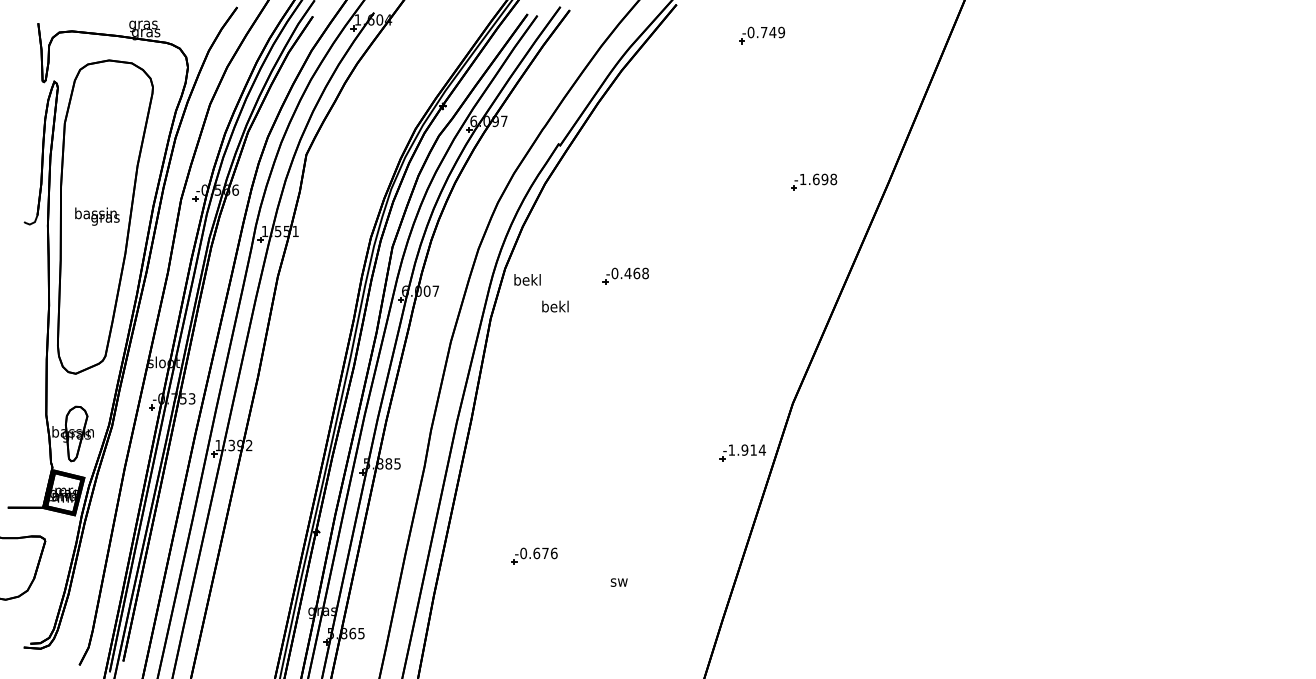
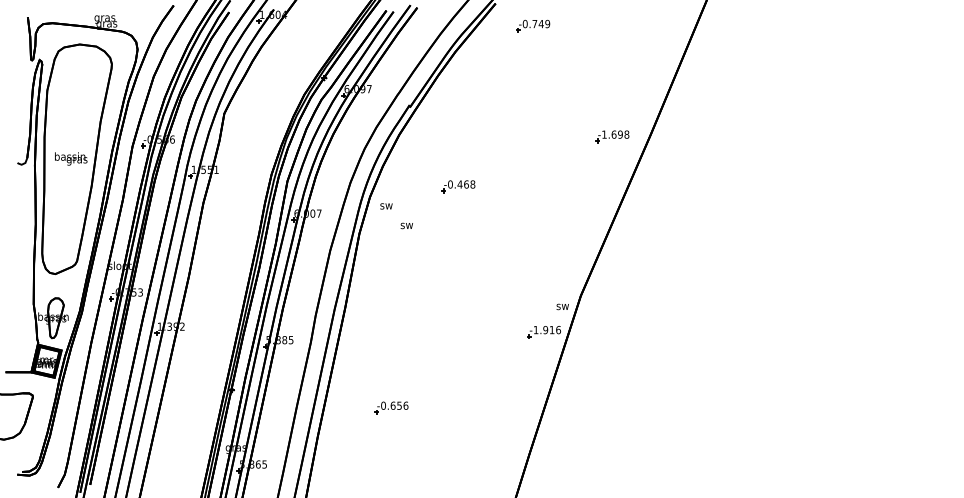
part: (761, 35) -> (532, 26), moved
part: (814, 181) -> (612, 136), moved
part: (625, 275) -> (458, 185), moved
text: (527, 279) -> (386, 205), bekl -> sw
text: (555, 306) -> (406, 224), bekl -> sw
text: (761, 449) -> (557, 329), -1.914 -> -1.916
text: (545, 553) -> (399, 405), -0.676 -> -0.656
text: (618, 582) -> (562, 306), moved

